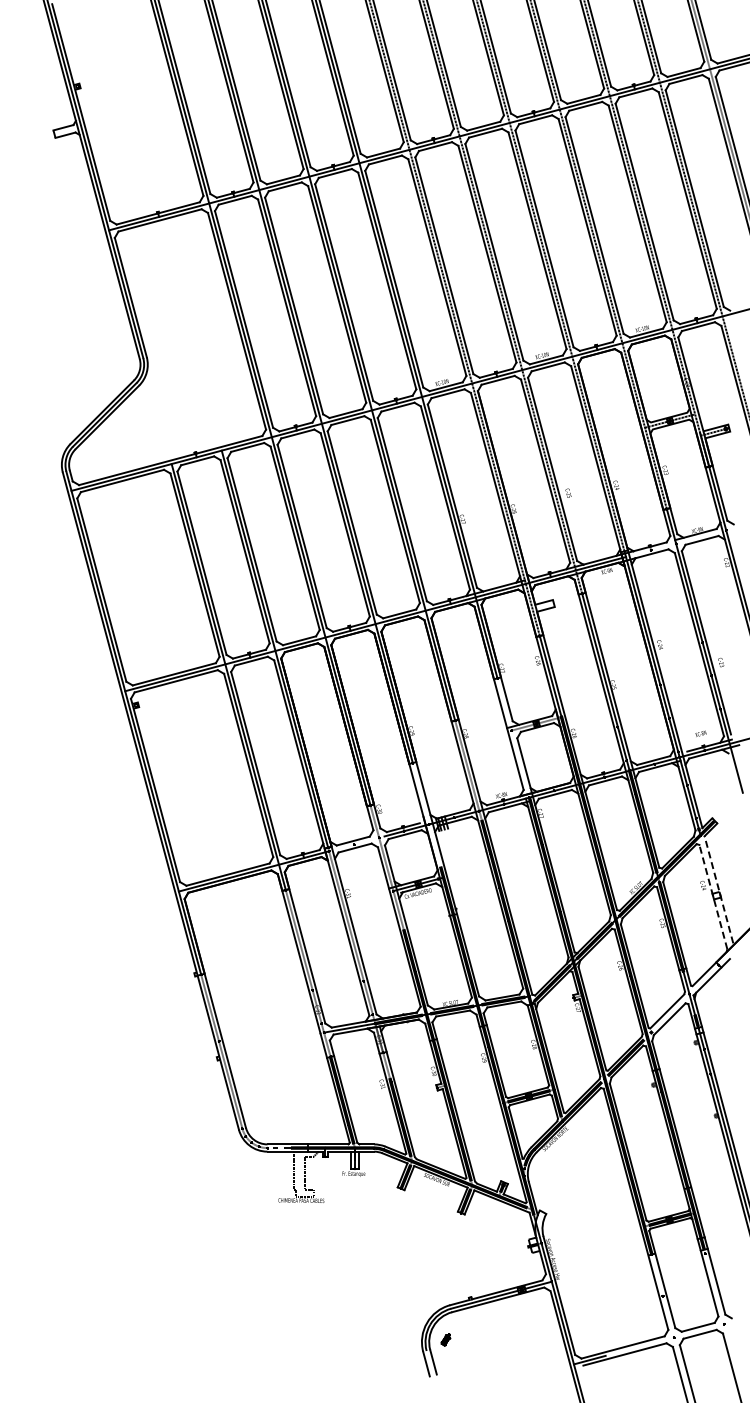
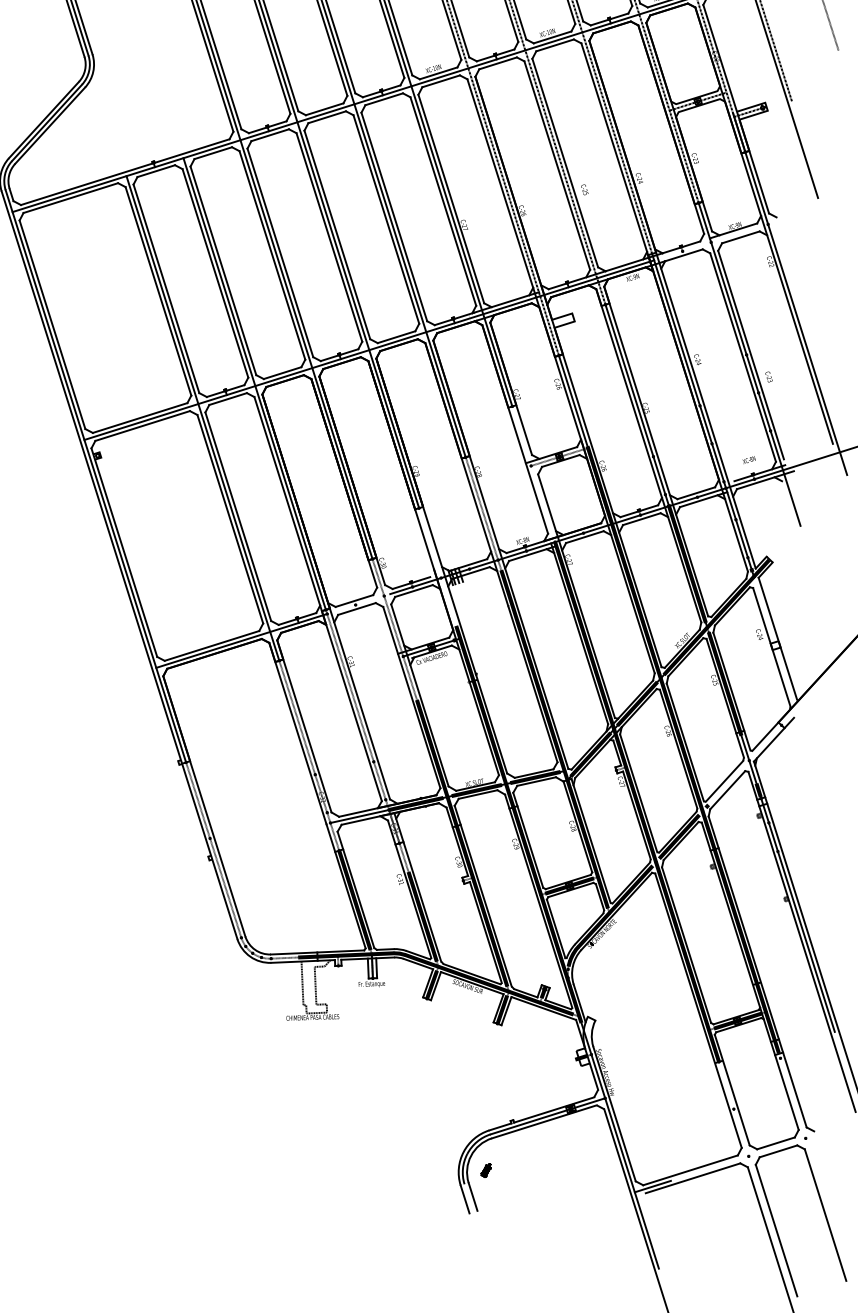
line: (718, 889) -> (777, 638), dashed -> solid
line: (713, 896) -> (771, 646), dashed -> solid

